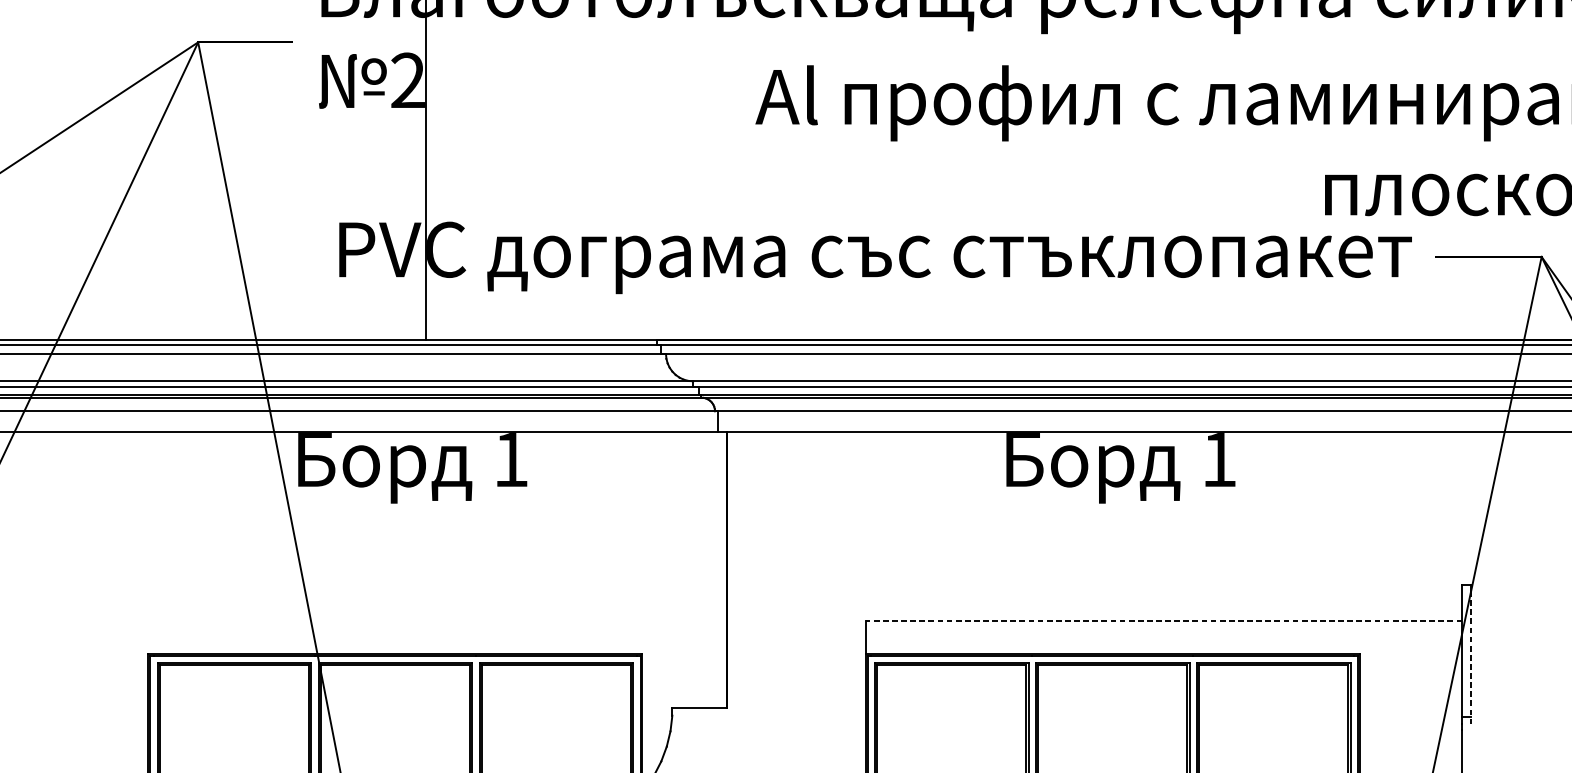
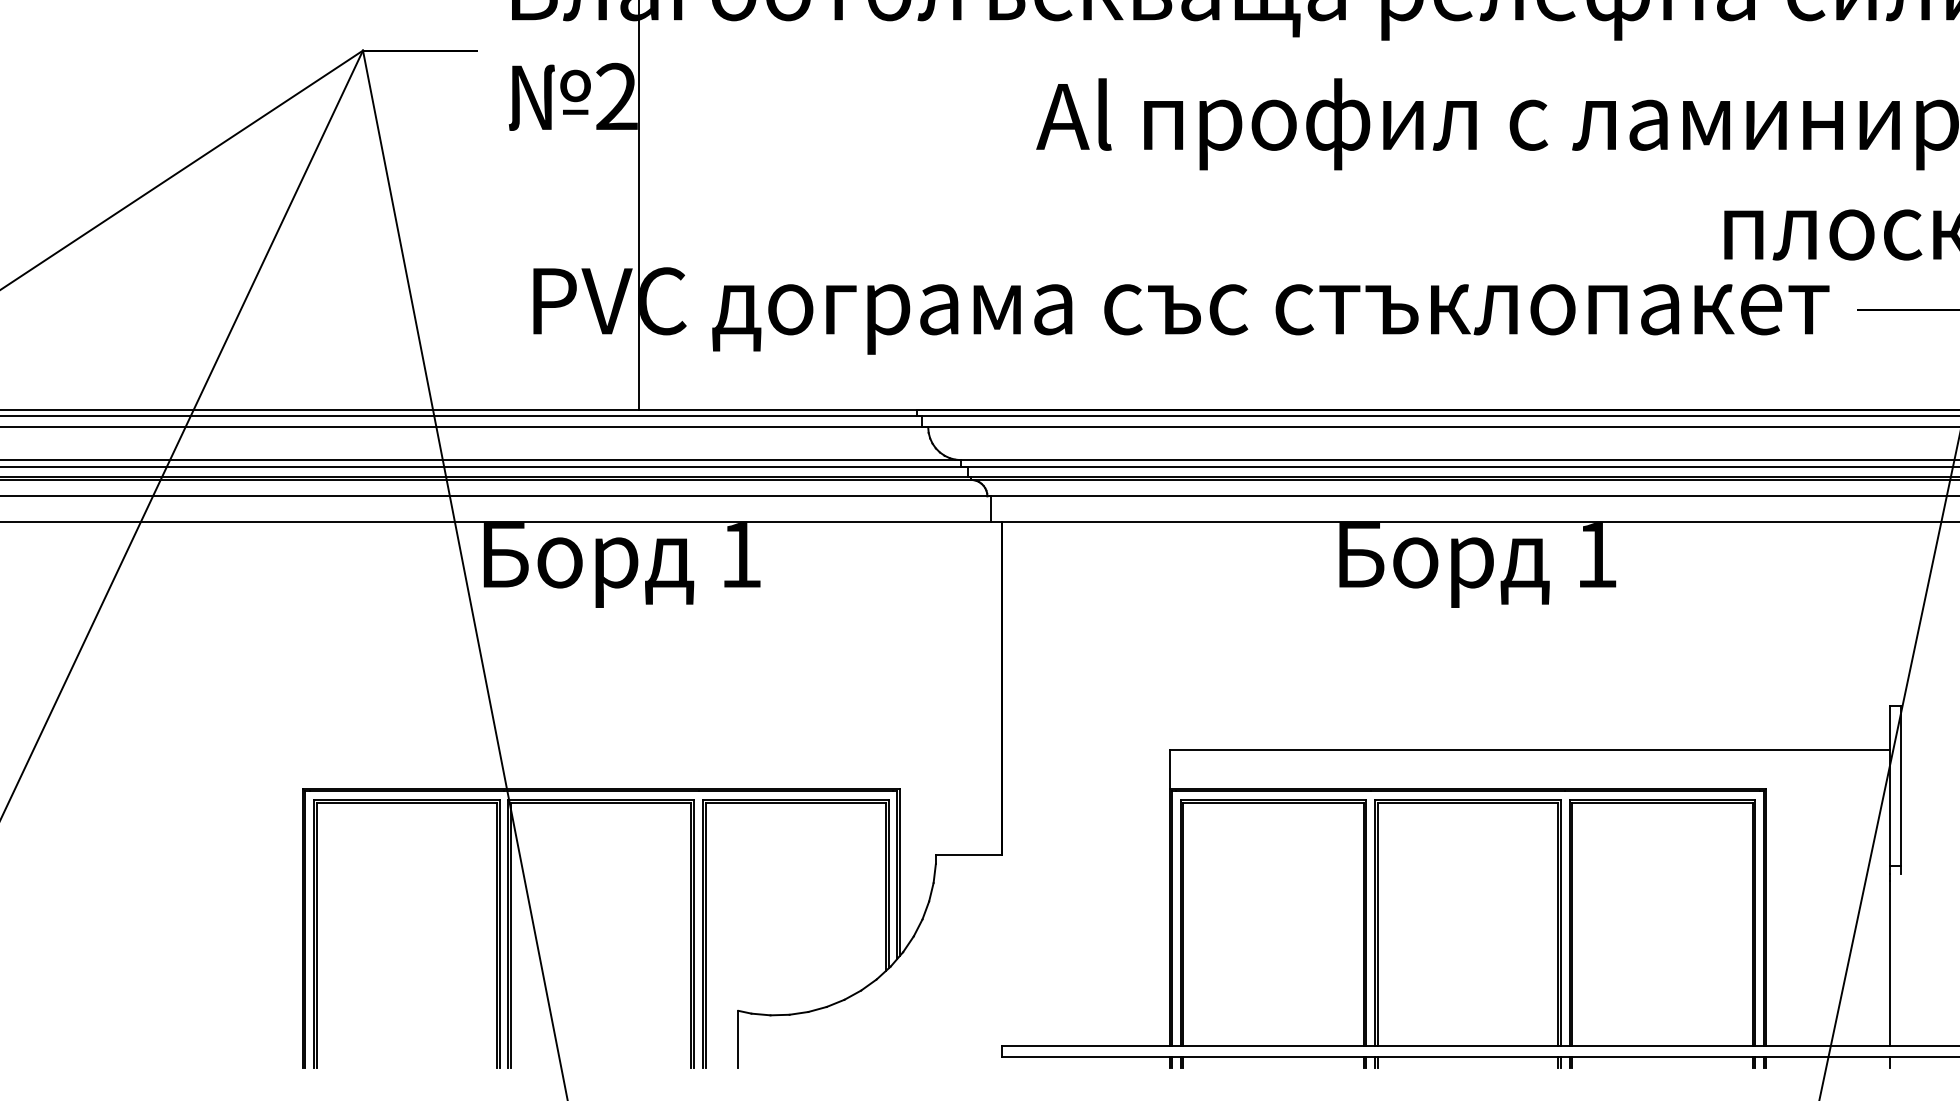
line: (1163, 620) -> (1529, 749), dashed -> solid
line: (1471, 657) -> (1901, 793), dashed -> solid

